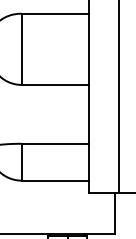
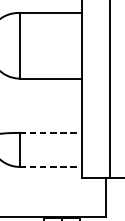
line: (55, 143) -> (50, 132), solid -> dashed
line: (55, 180) -> (50, 166), solid -> dashed

